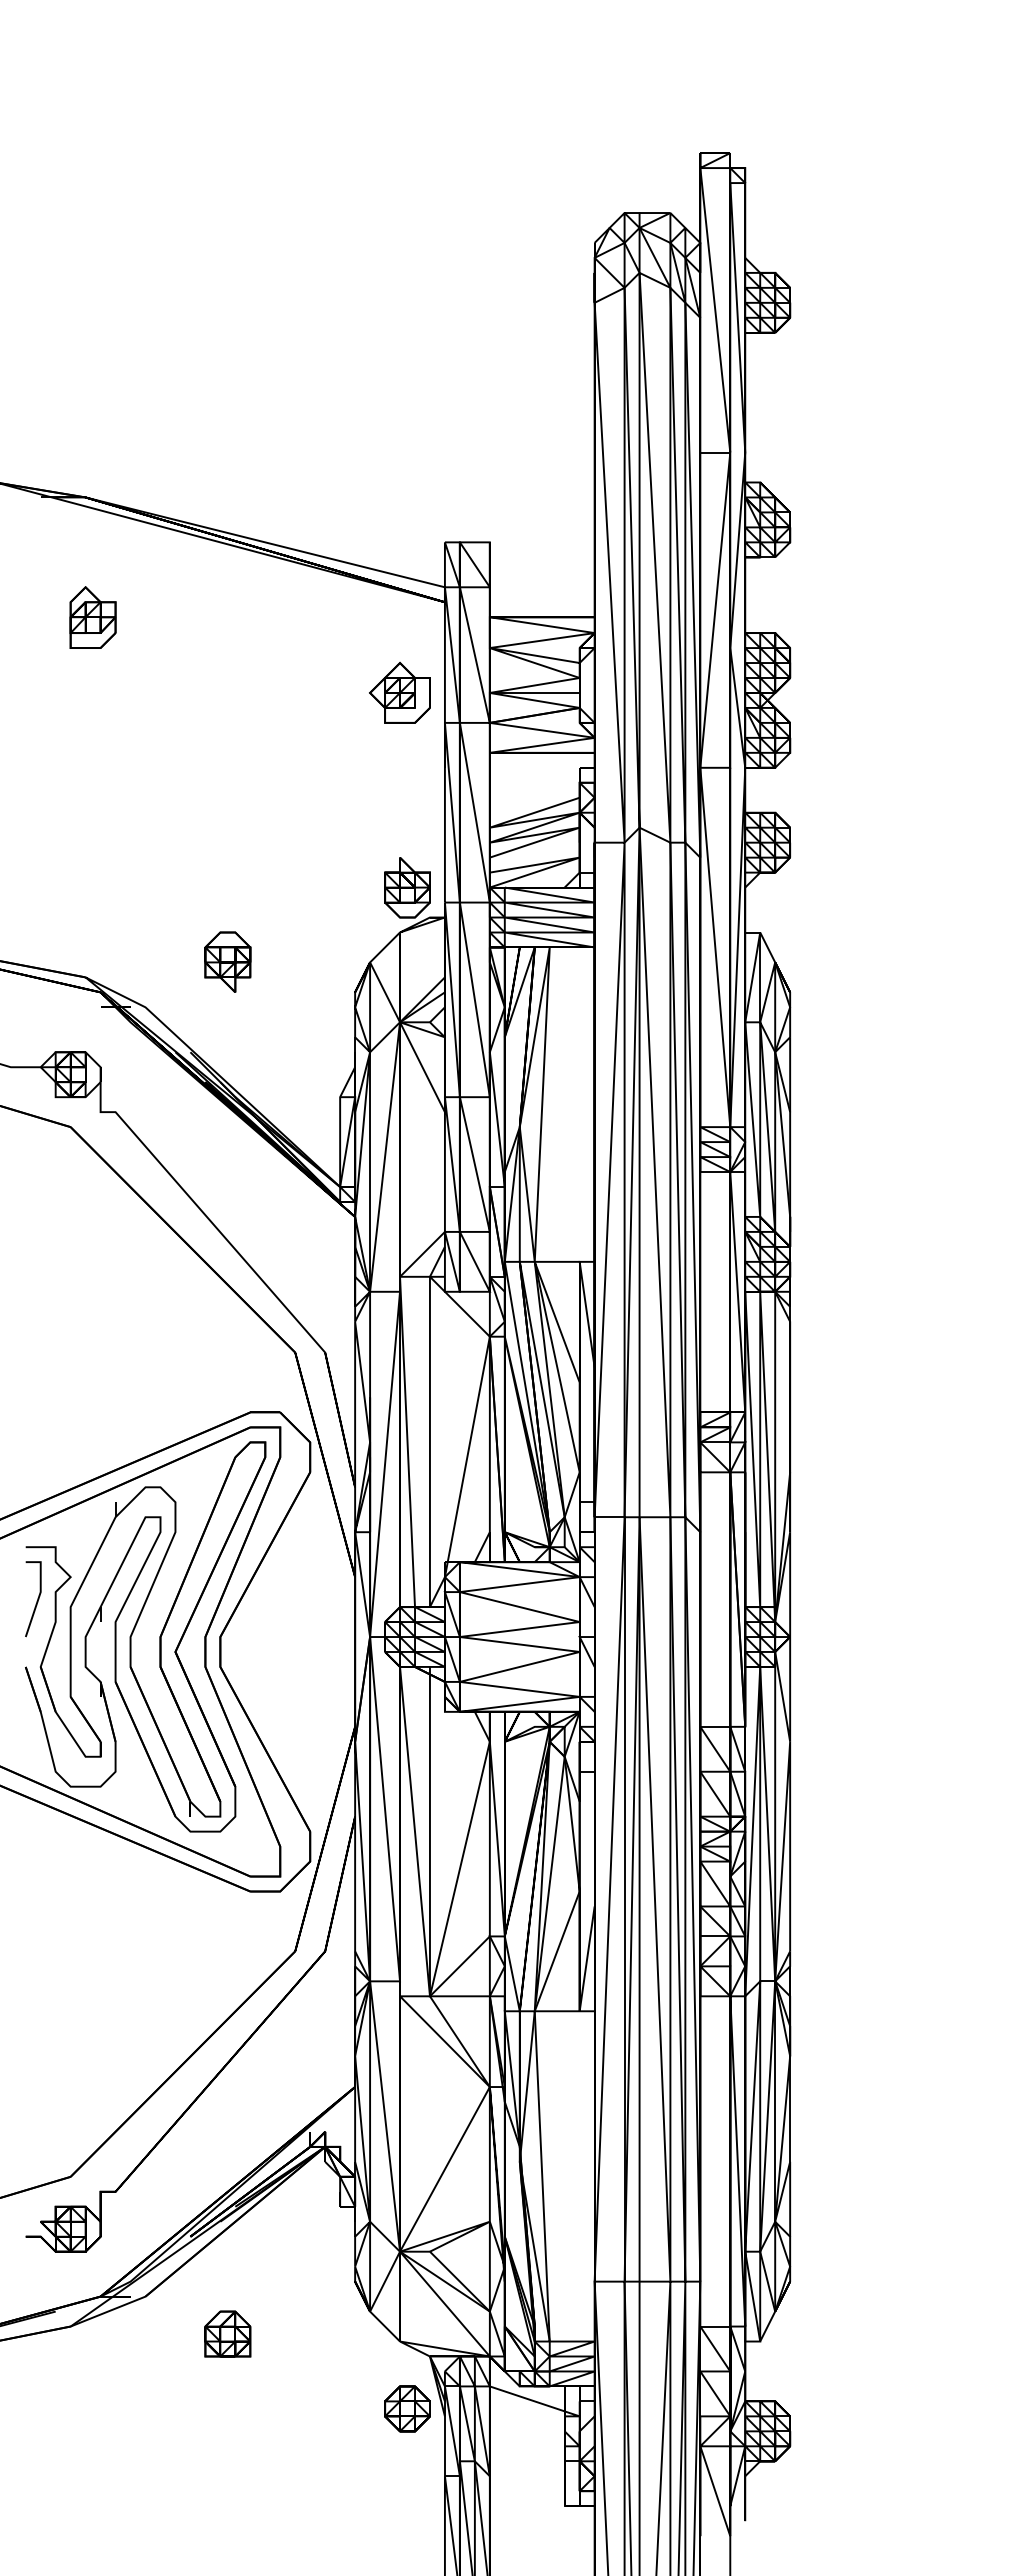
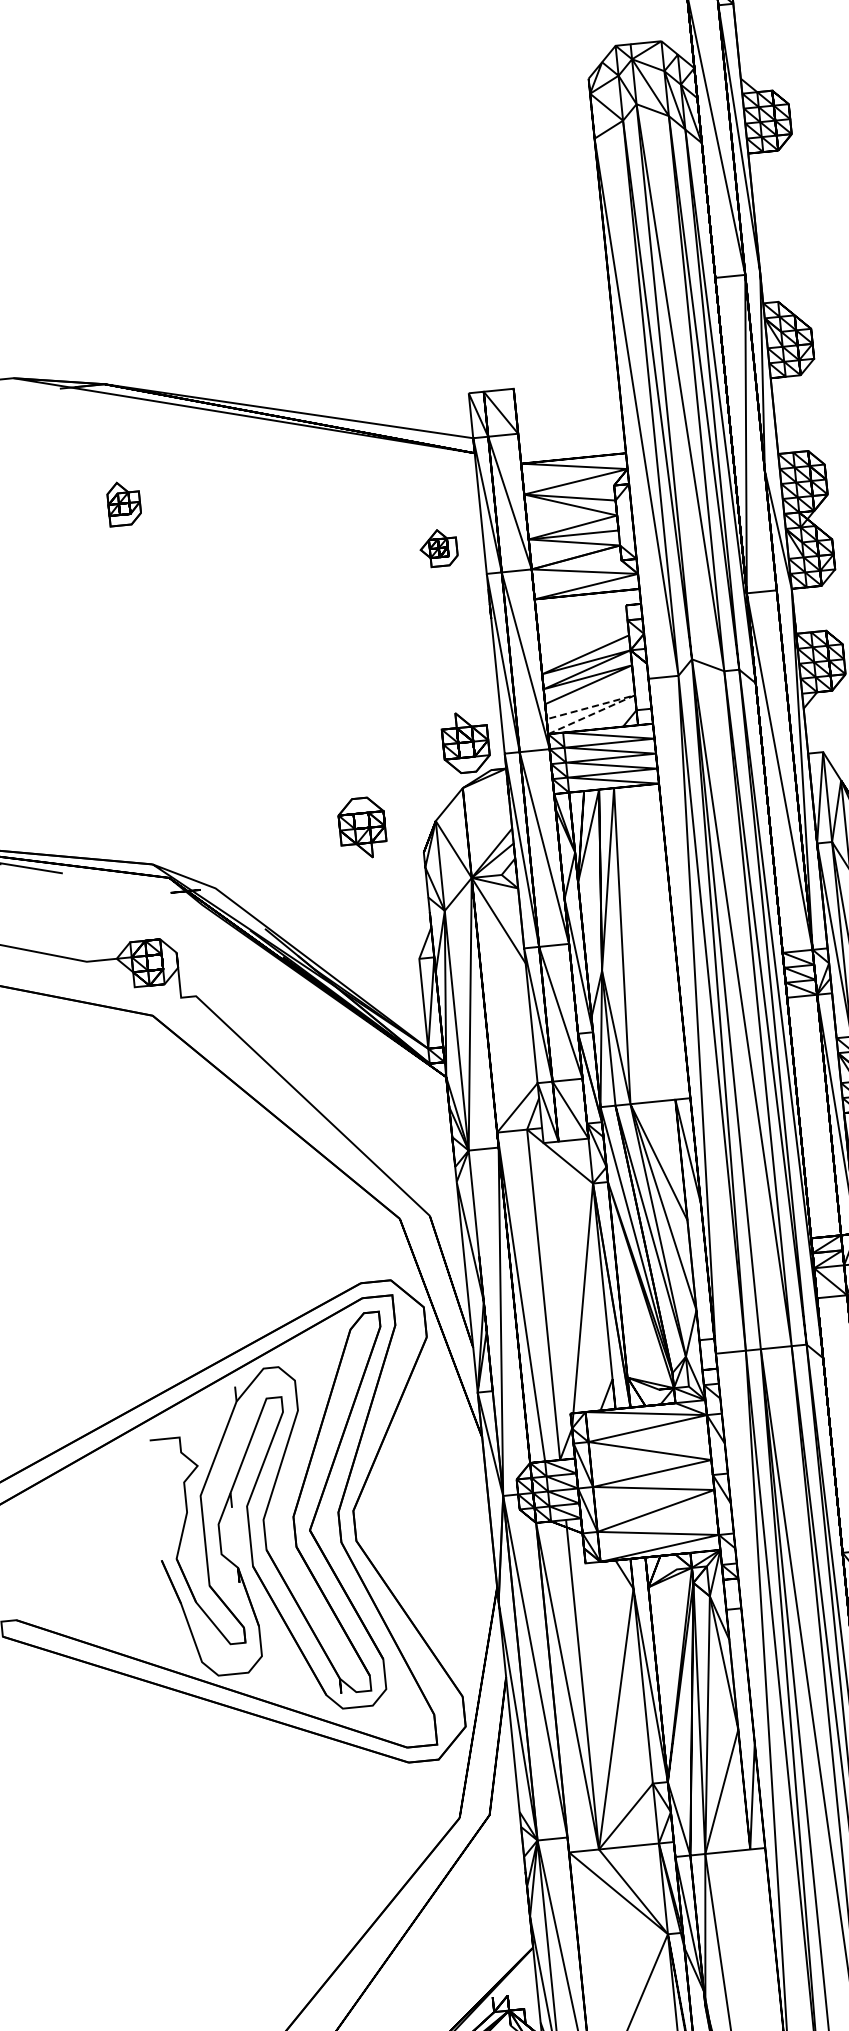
part: (92, 617) -> (123, 503), size x0.7
part: (399, 692) -> (438, 548), size x0.6
line: (578, 857) -> (633, 695), solid -> dashed
part: (227, 961) -> (362, 827), moved
line: (36, 1601) -> (165, 1493), removed

